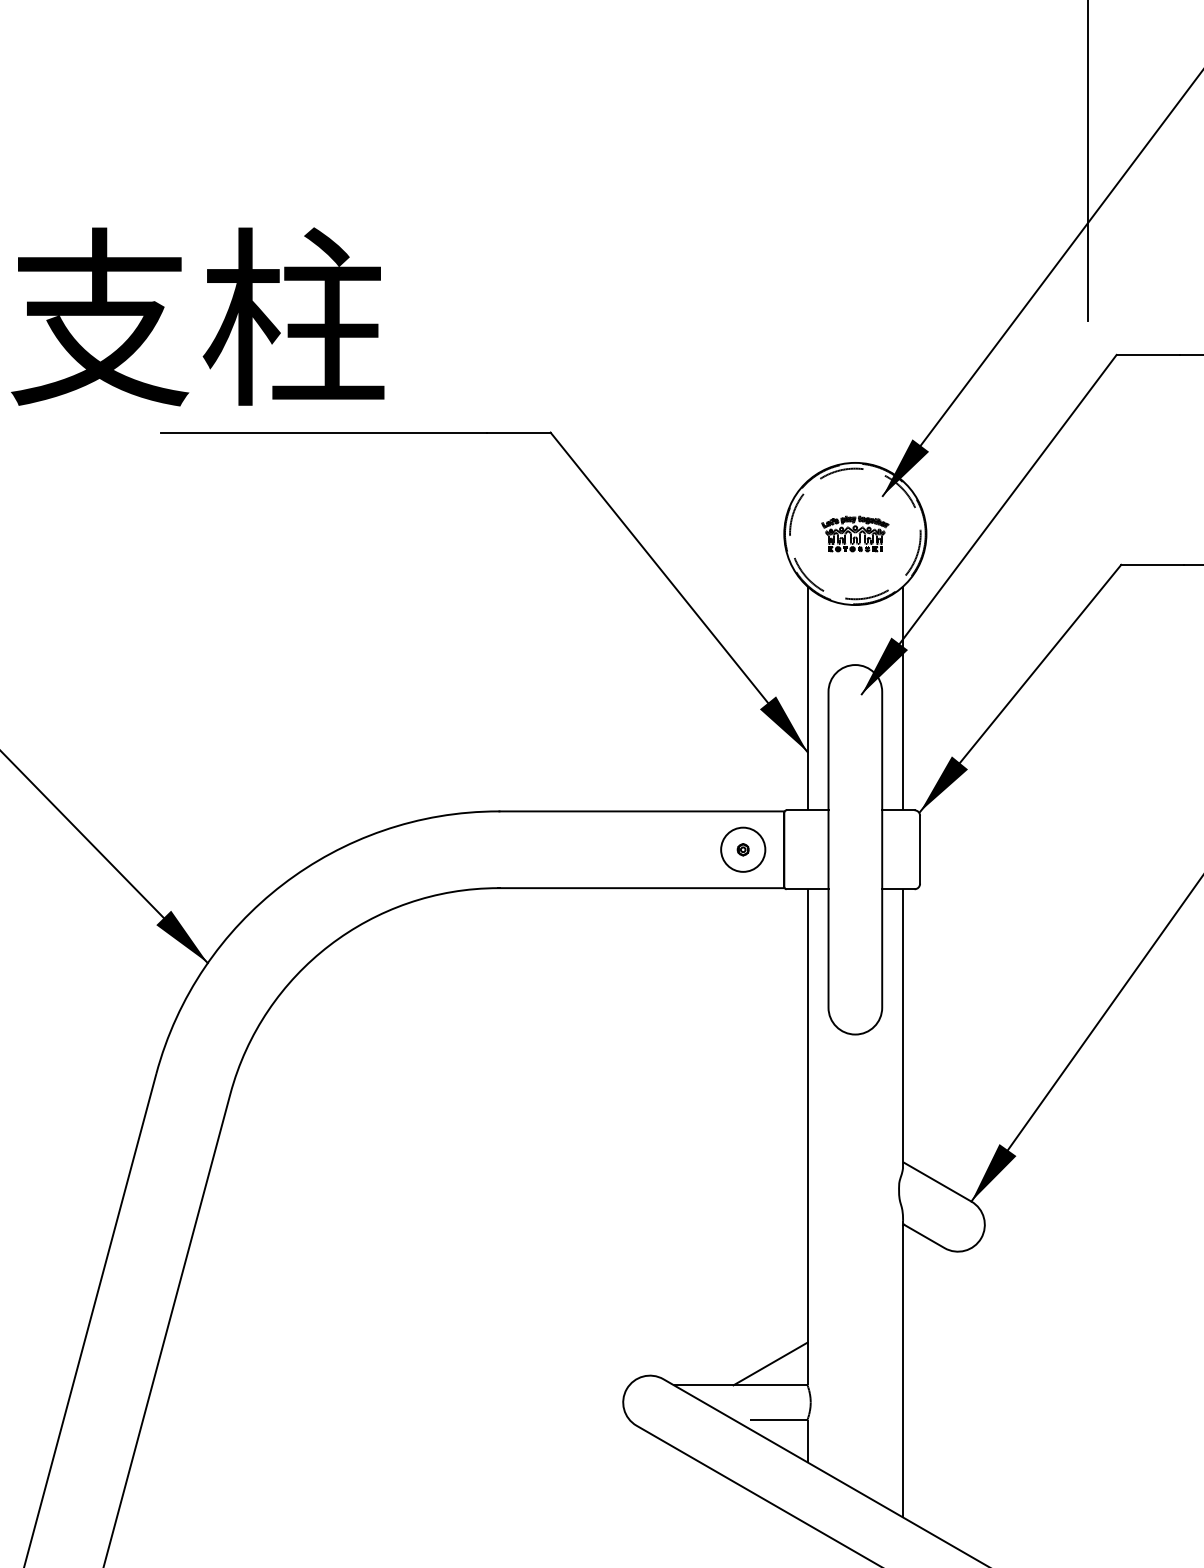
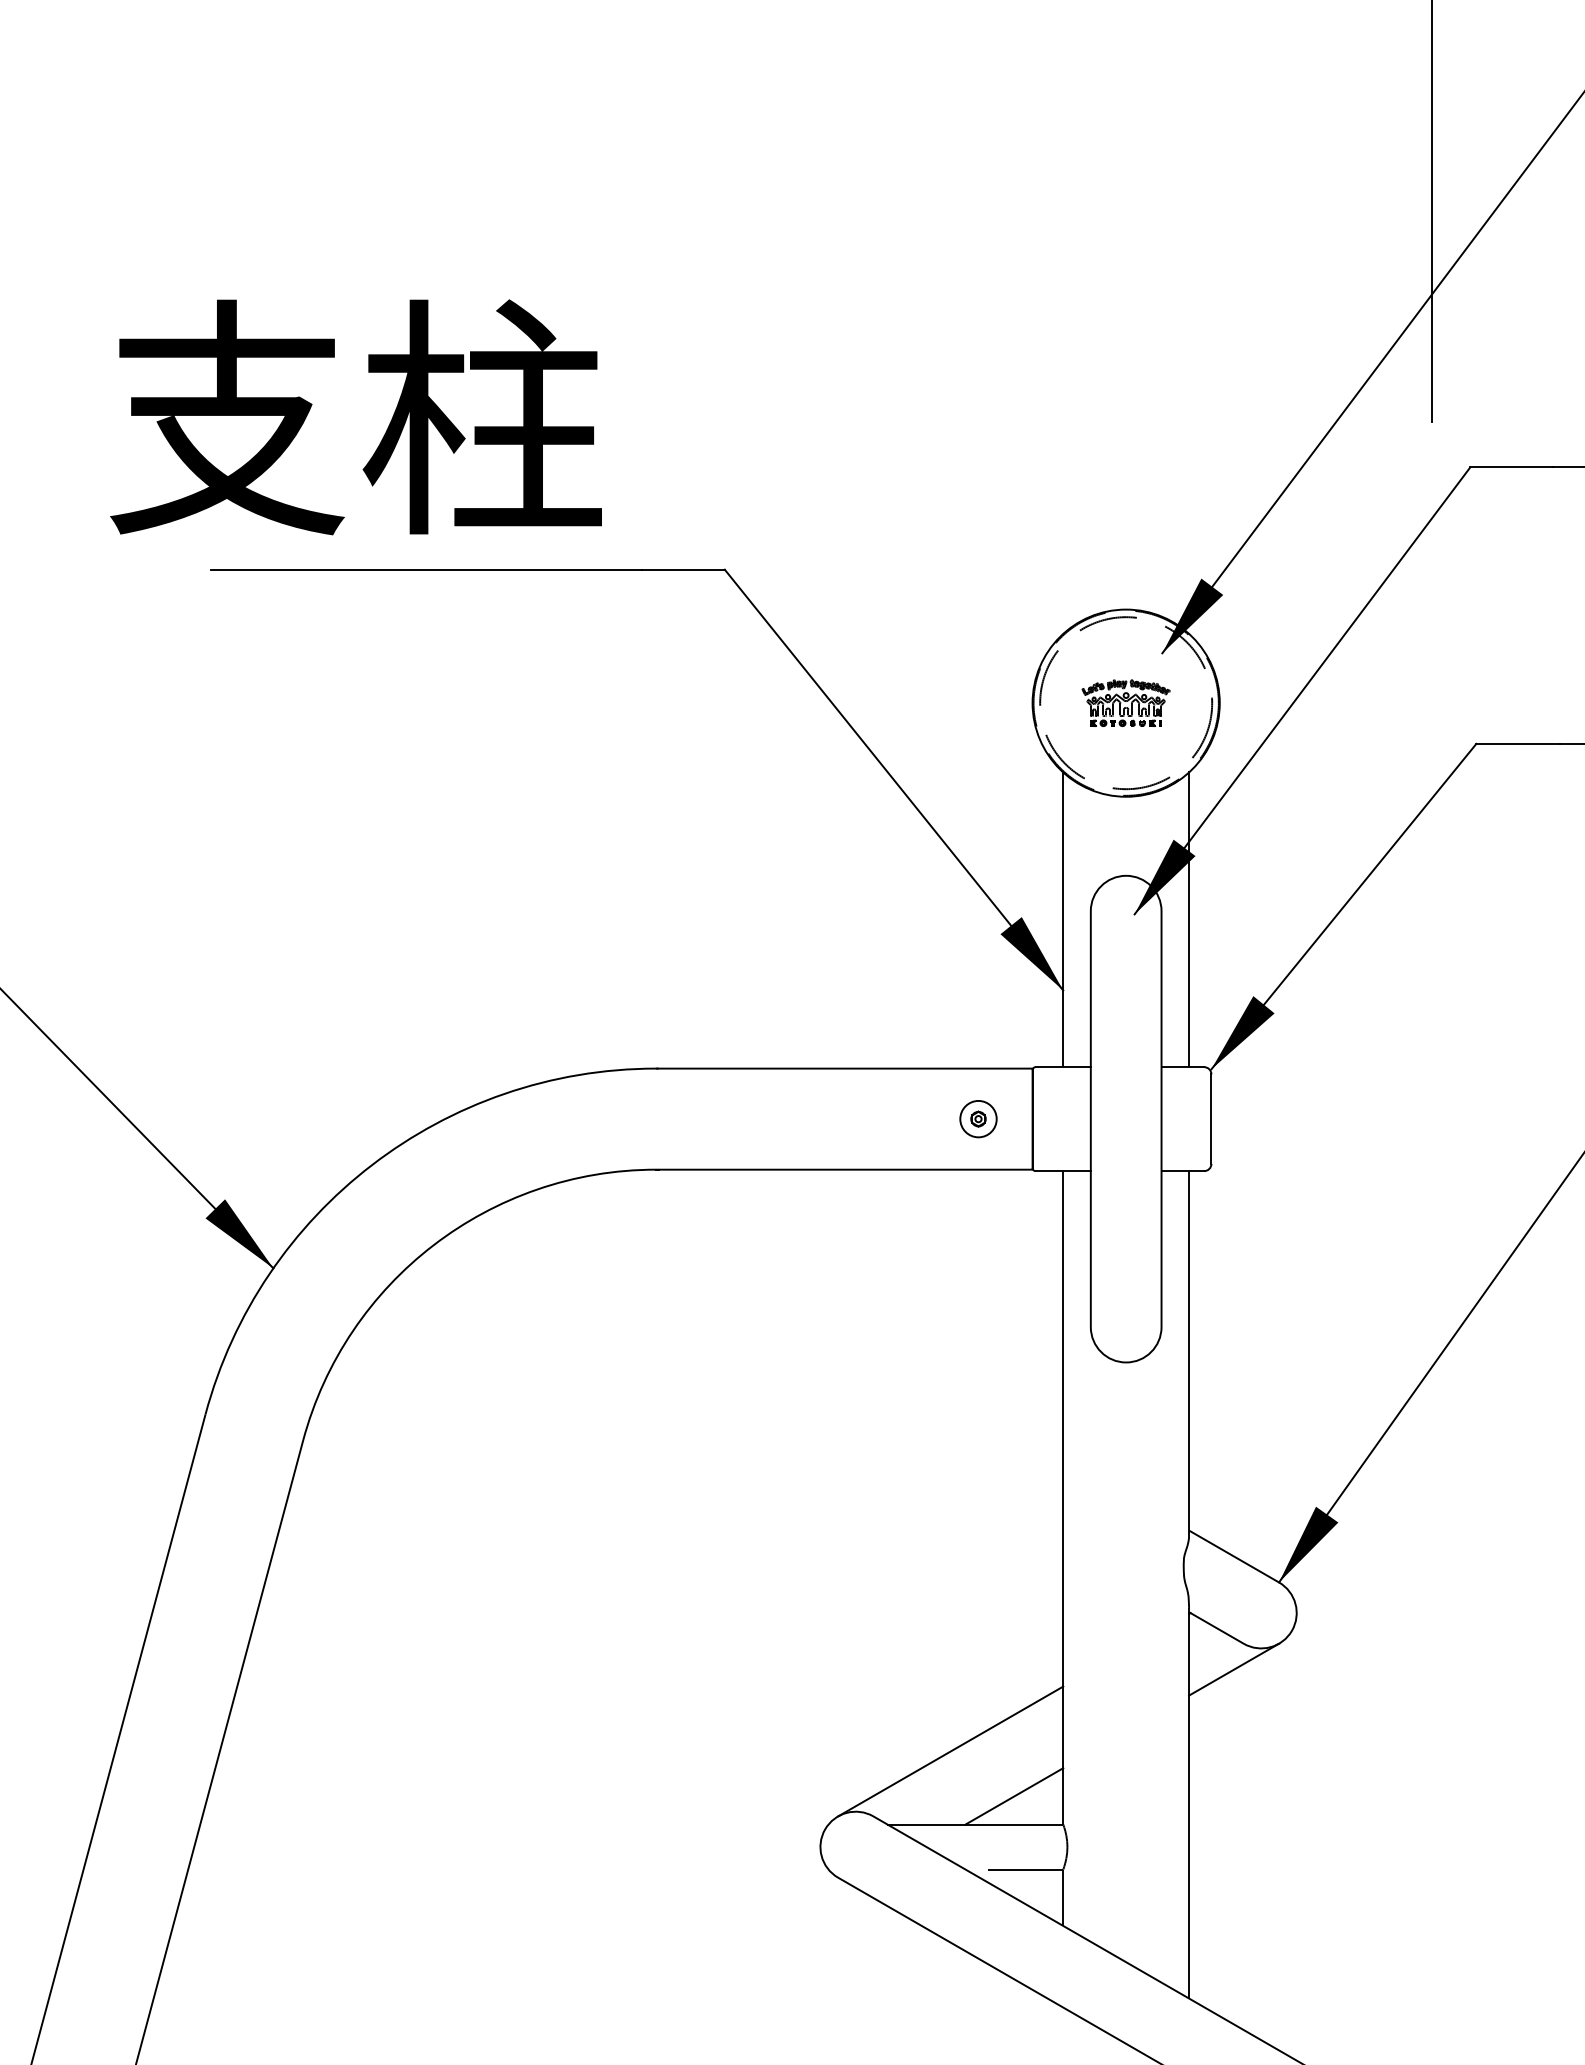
text: (197, 317) -> (355, 417), moved
circle: (743, 849) -> (978, 1118), size x0.62
line: (937, 1267) -> (1234, 1669), added
line: (721, 1329) -> (950, 1751), added

